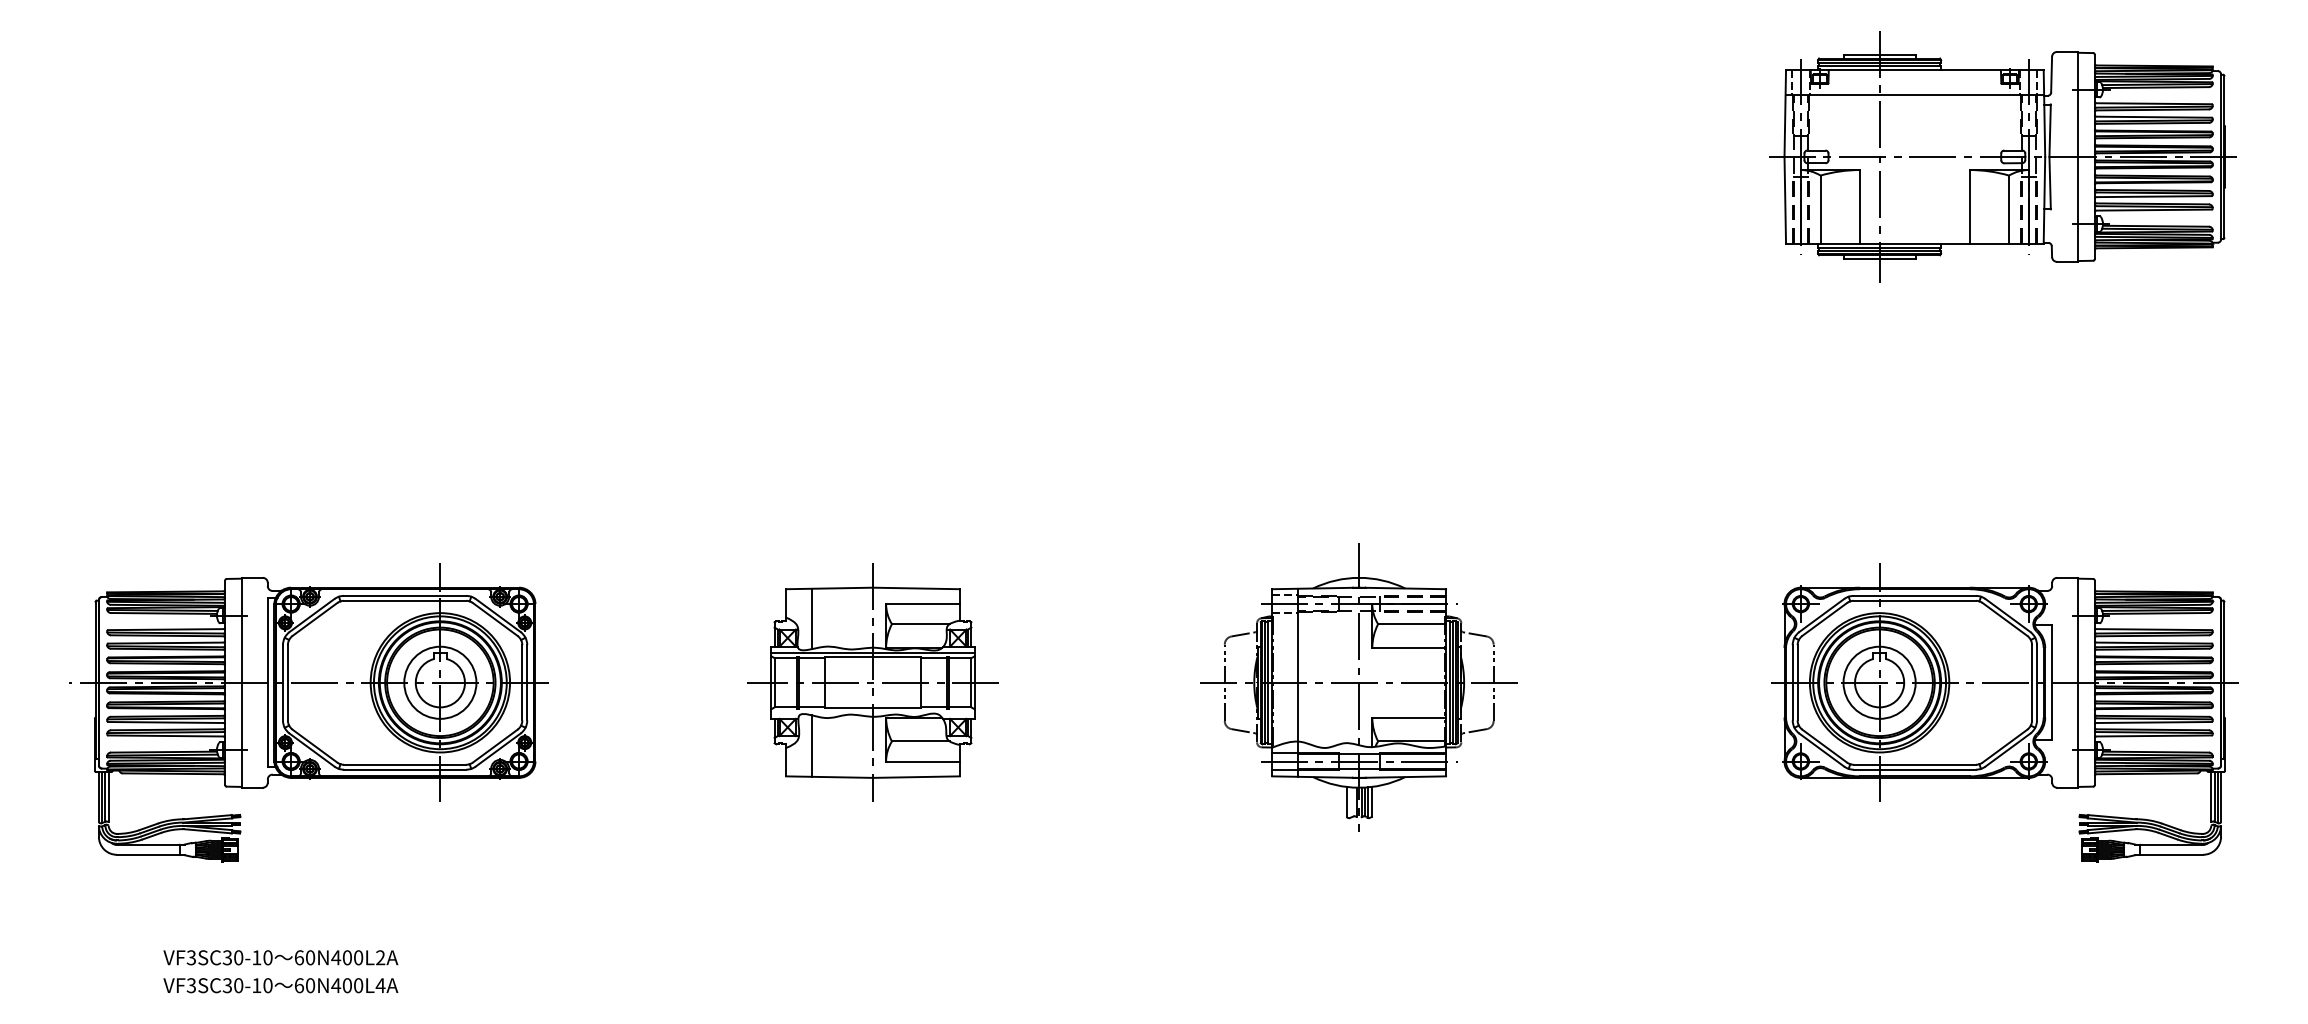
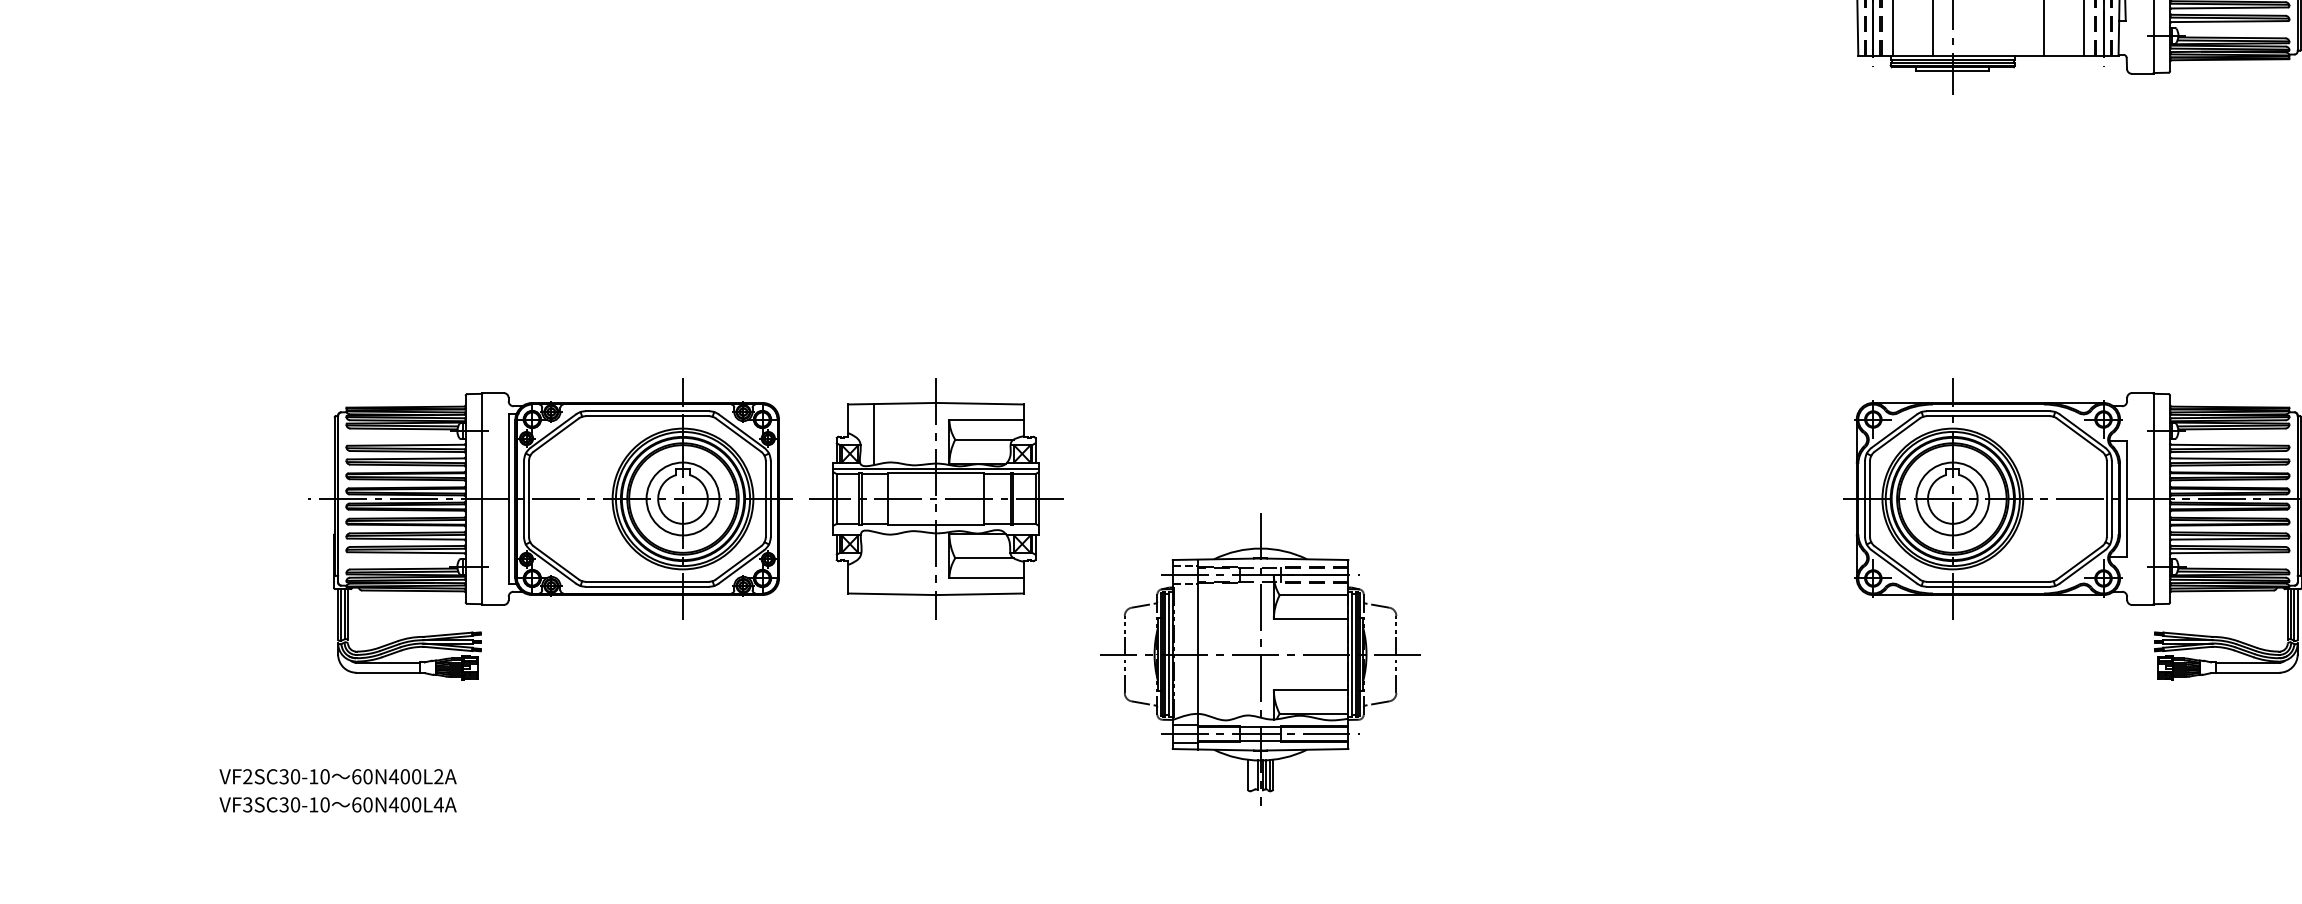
part: (1358, 687) -> (1259, 659), moved
part: (308, 712) -> (549, 529), moved
line: (811, 745) -> (874, 562), removed
text: (191, 957) -> (247, 776), VF3SC30-10 -> VF2SC30-10

